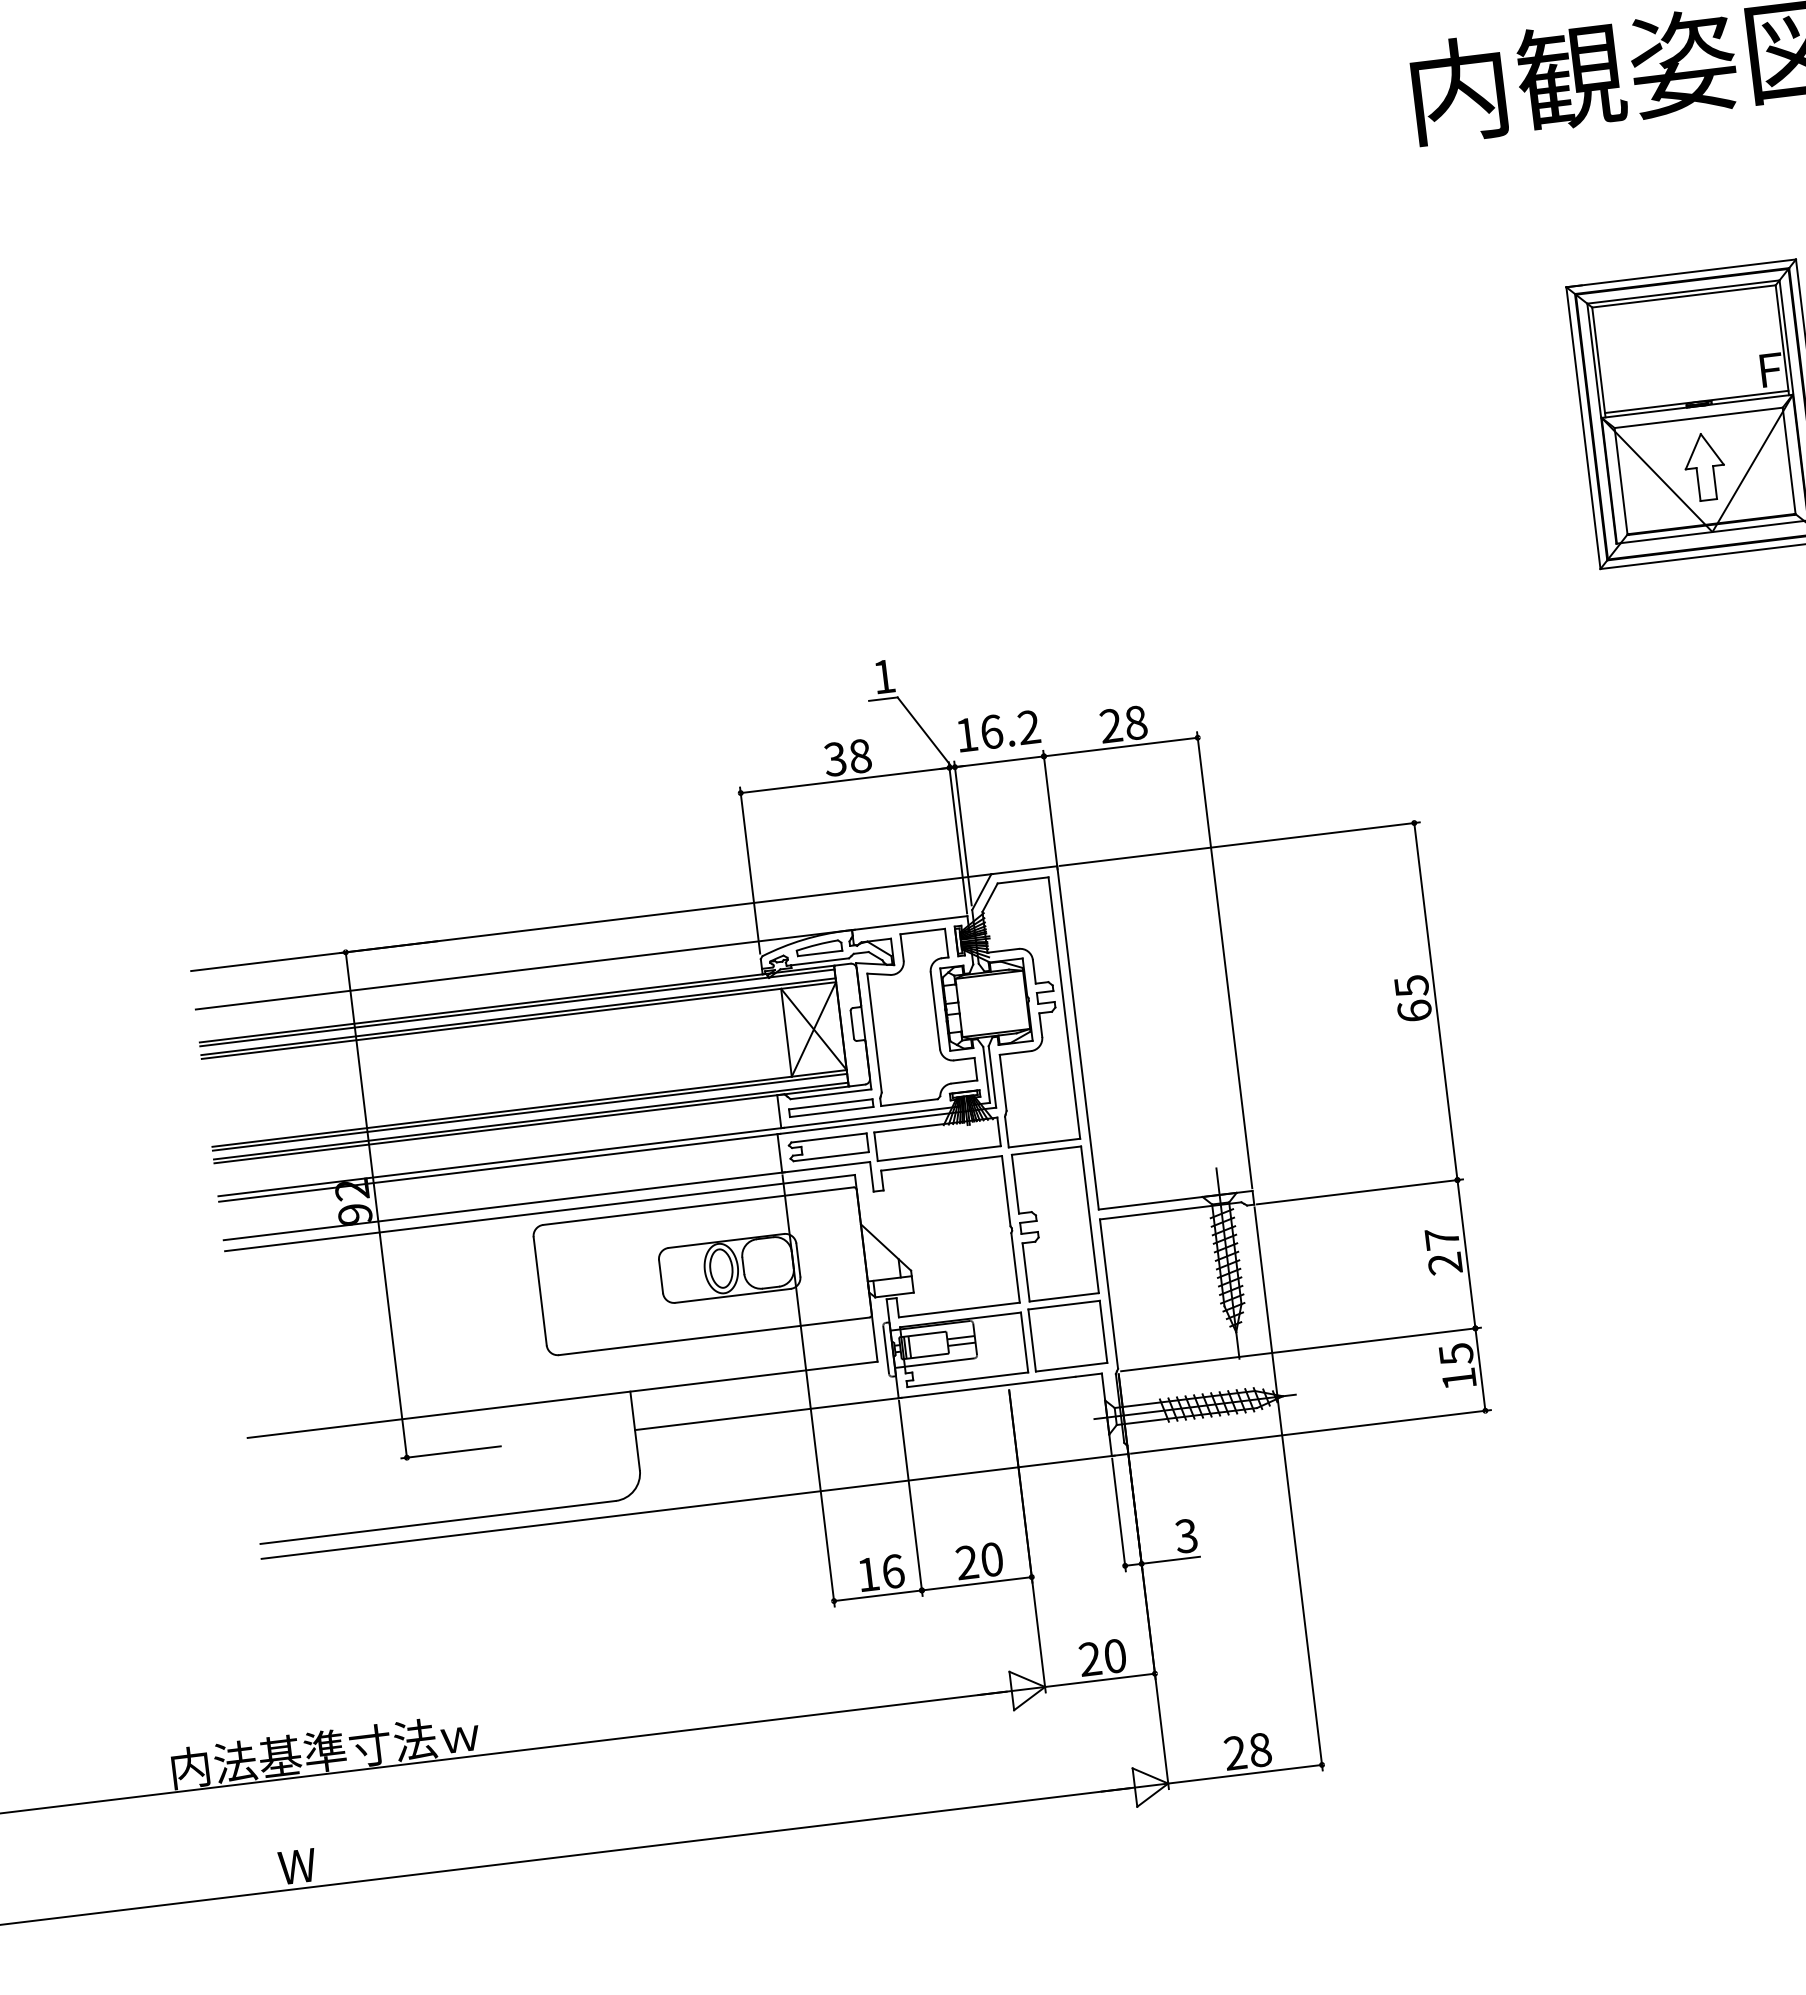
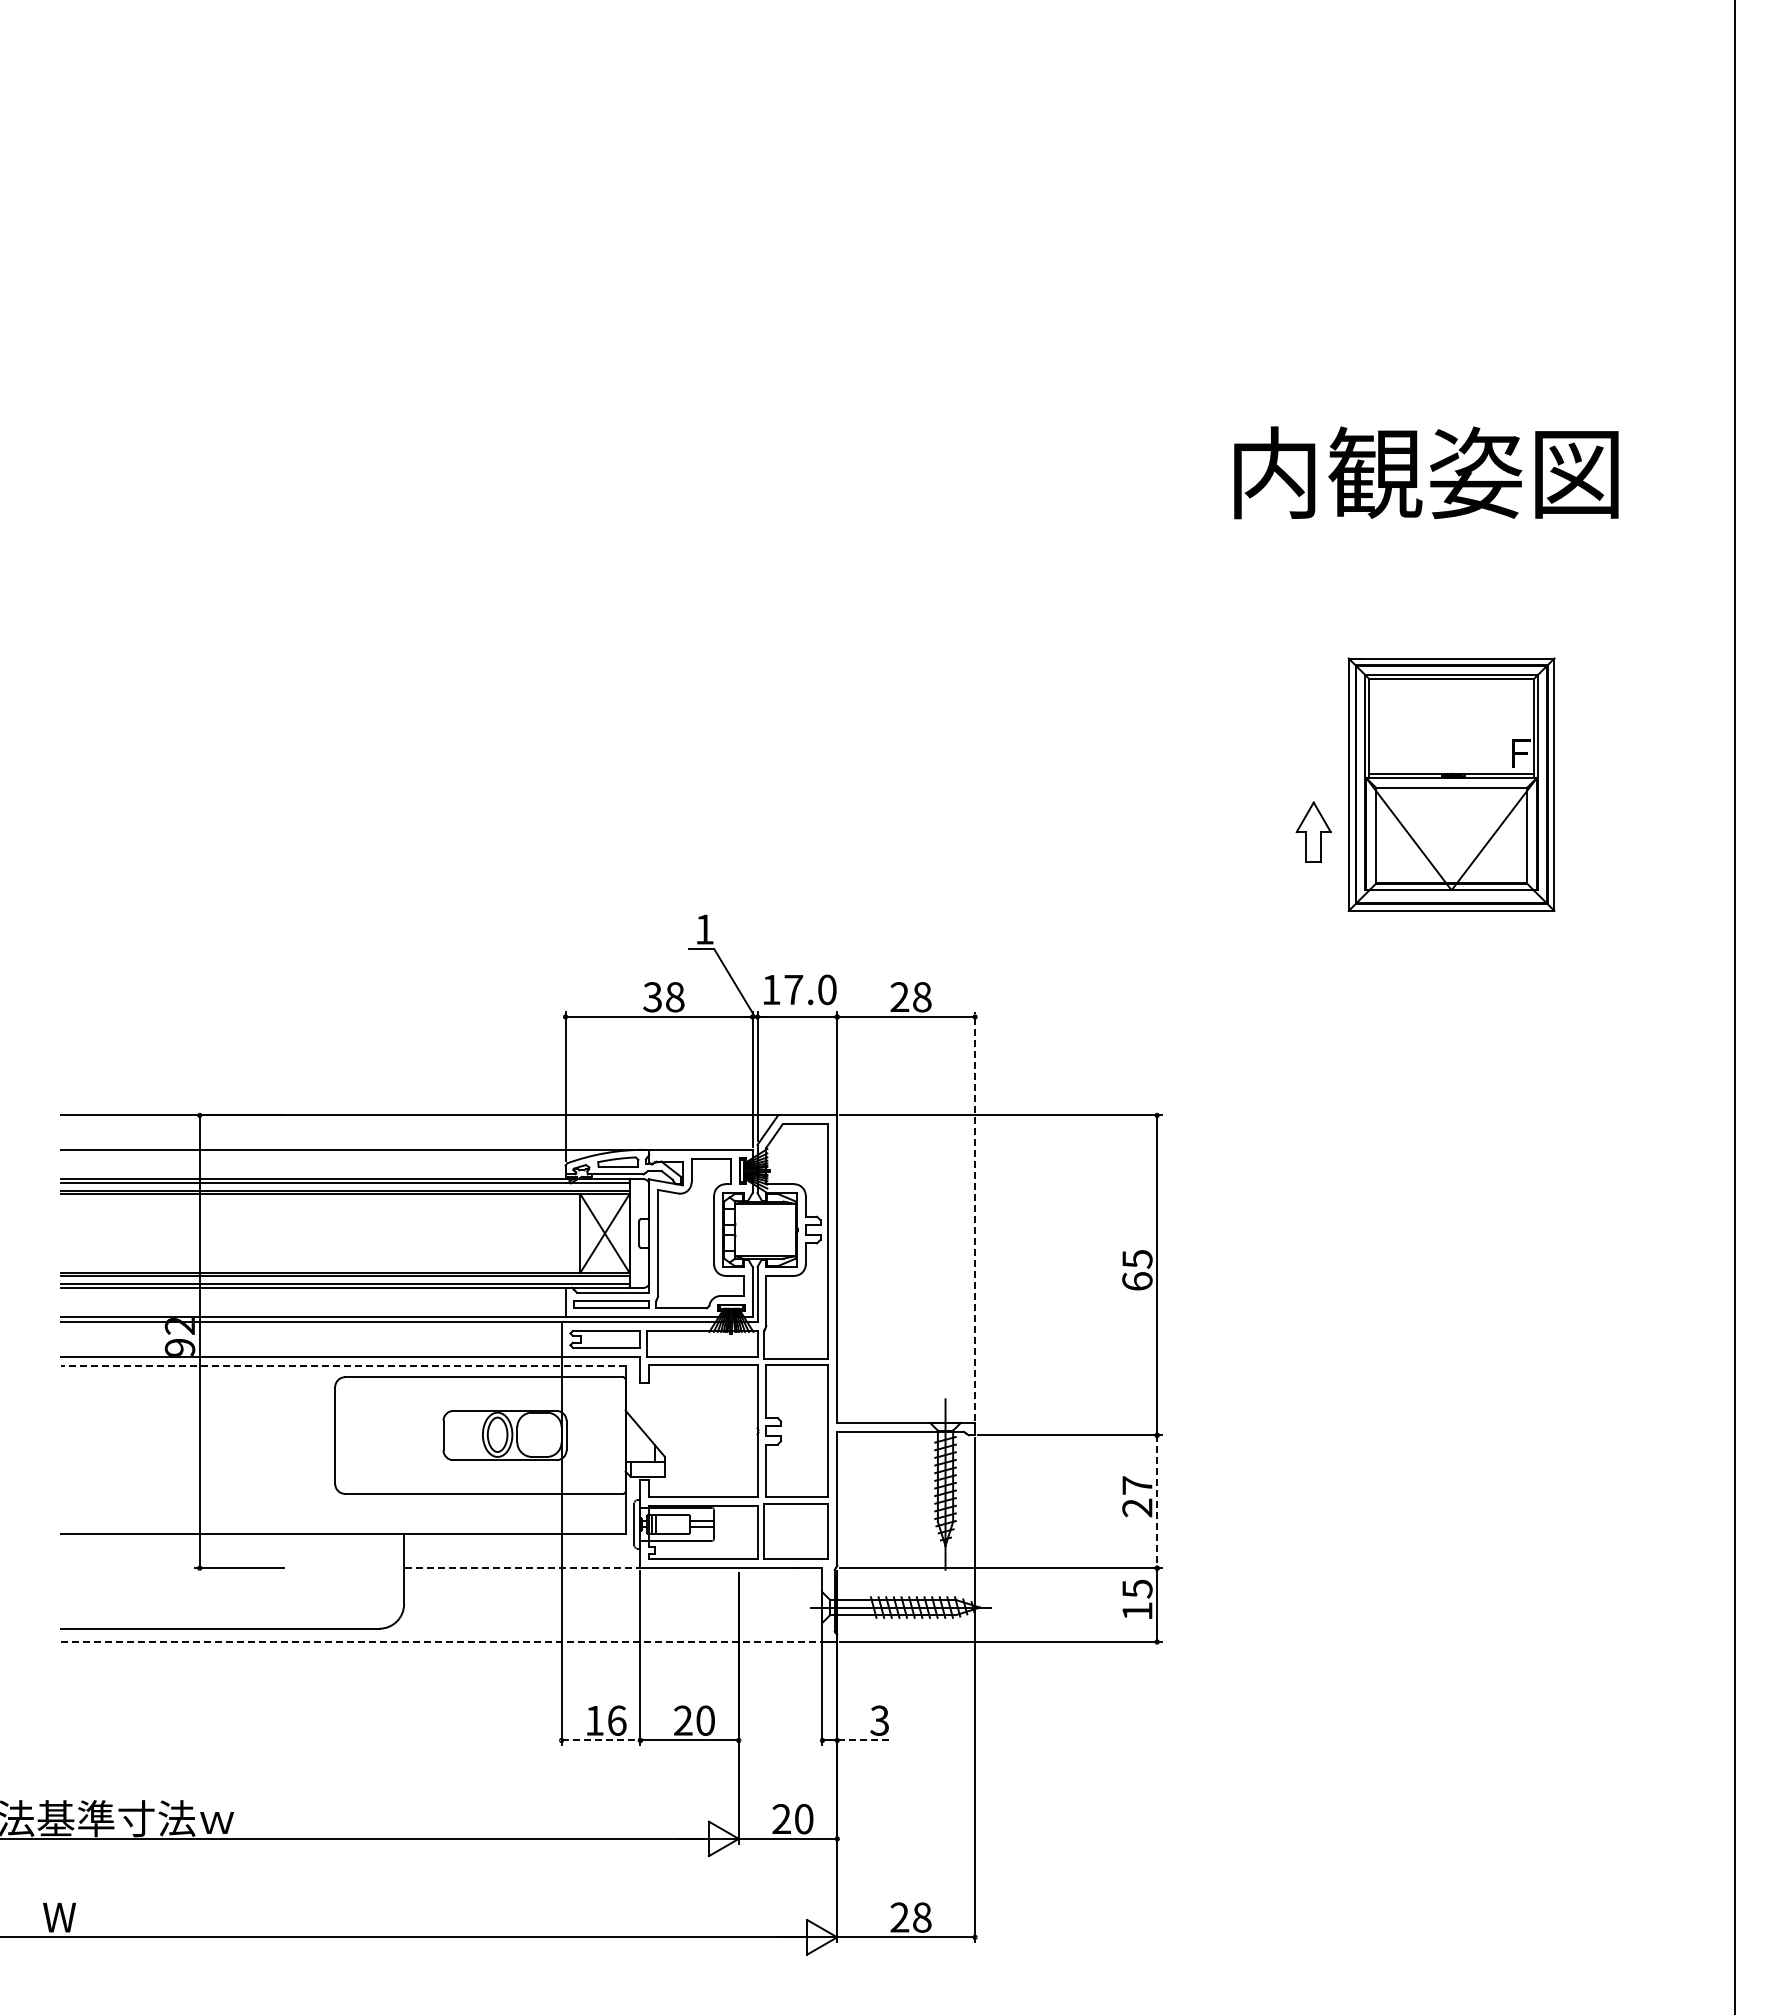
part: (1704, 466) -> (1313, 831), moved
text: (1010, 729) -> (810, 989), 16.2 -> 17.0
line: (1225, 959) -> (975, 1215), solid -> dashed
line: (538, 1213) -> (342, 1366), solid -> dashed
line: (1466, 1255) -> (1157, 1502), solid -> dashed
line: (767, 1414) -> (522, 1568), solid -> dashed
line: (688, 1507) -> (443, 1642), solid -> dashed
line: (1169, 1560) -> (862, 1740), solid -> dashed
line: (878, 1595) -> (601, 1740), solid -> dashed

